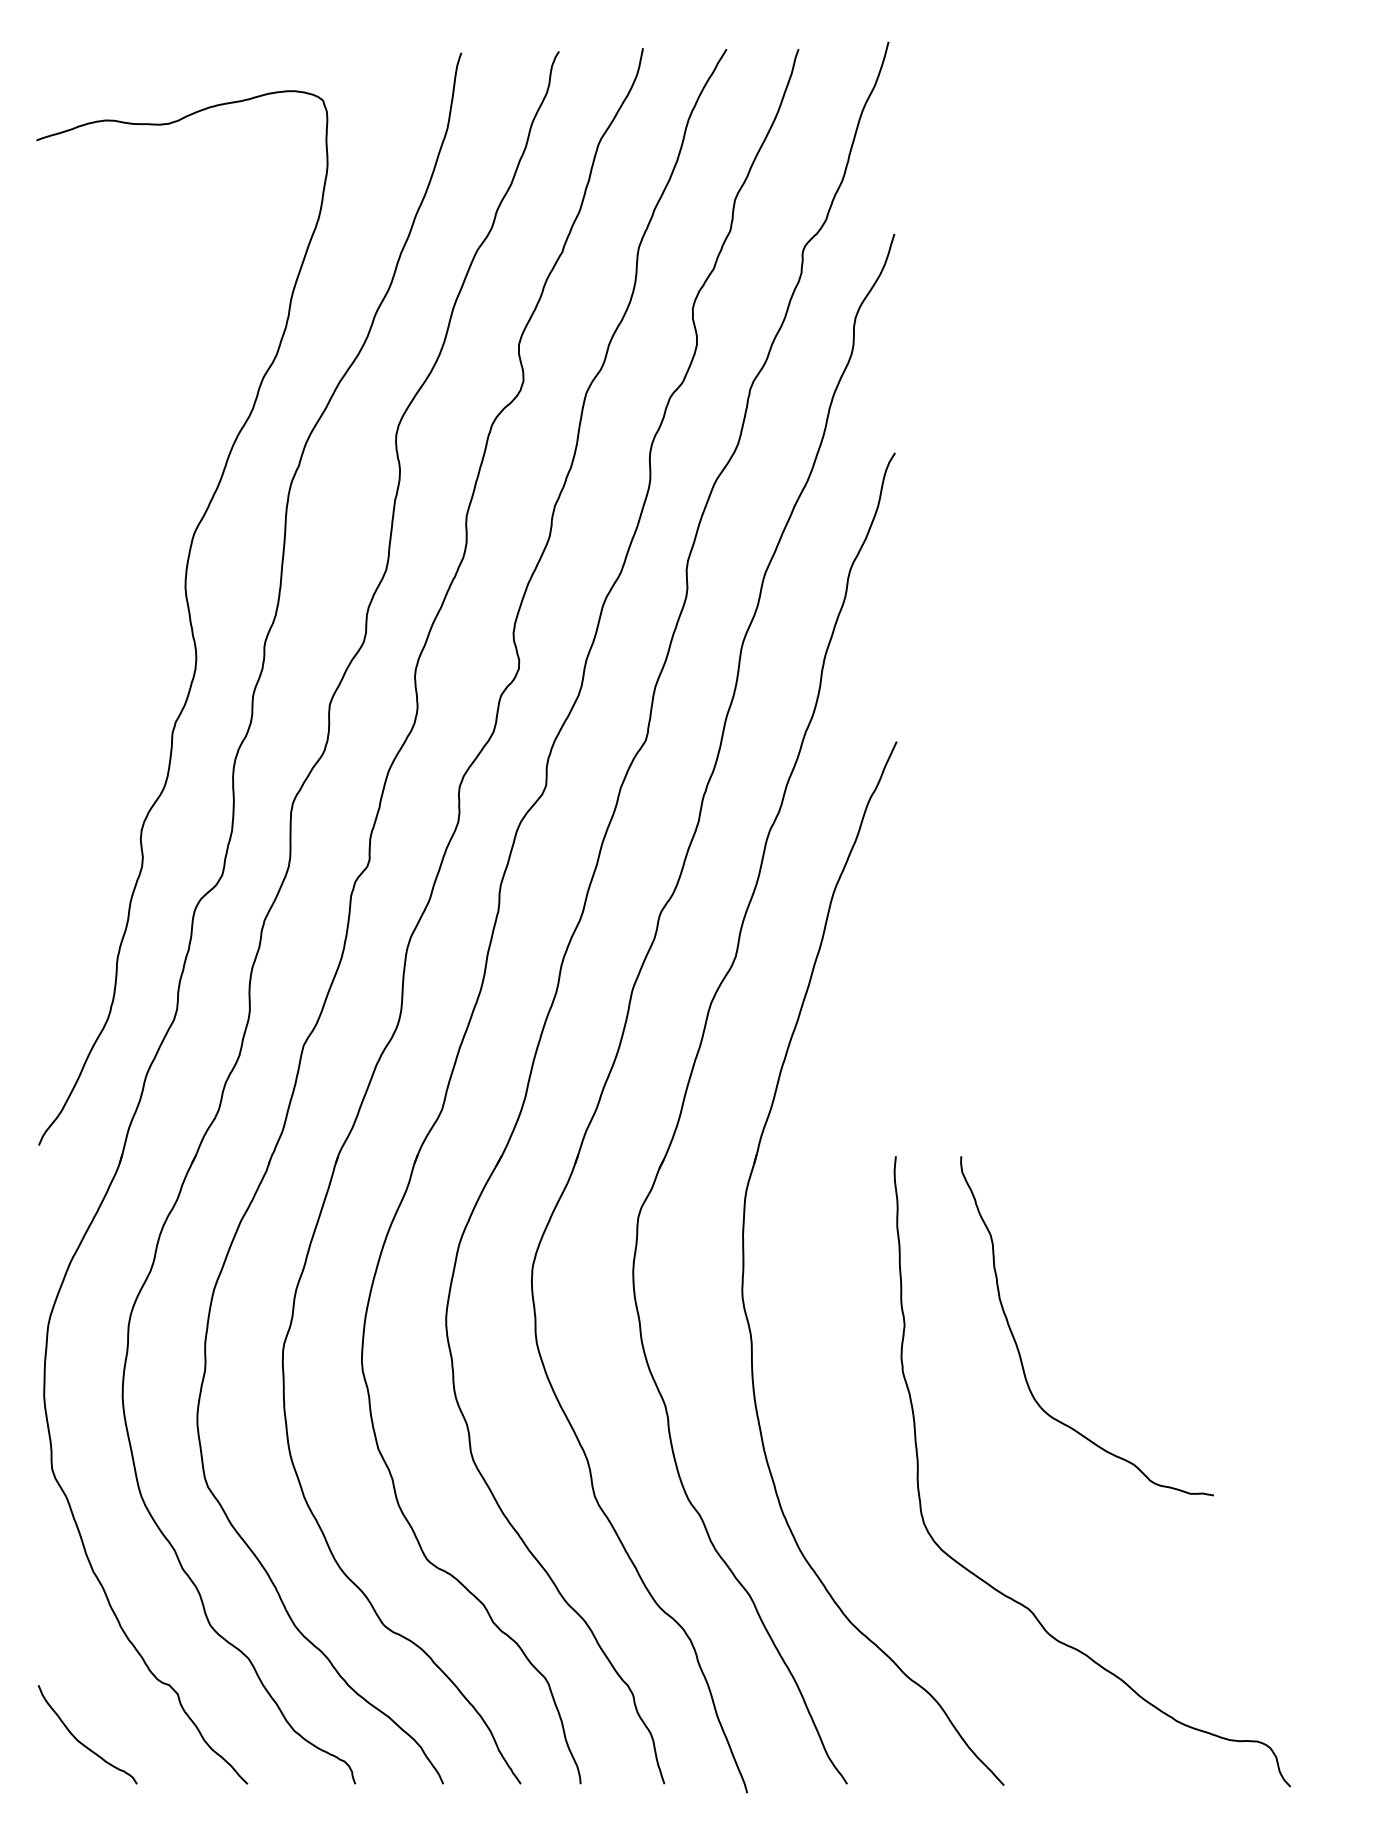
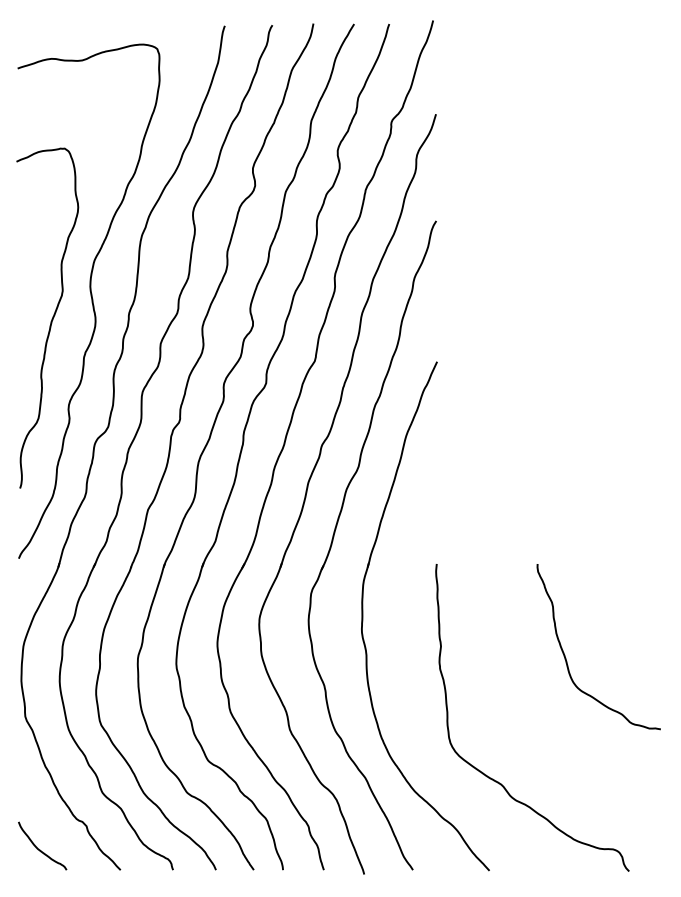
curve: (105, 652) -> (51, 318), added
curve: (1020, 1350) -> (566, 658), moved

